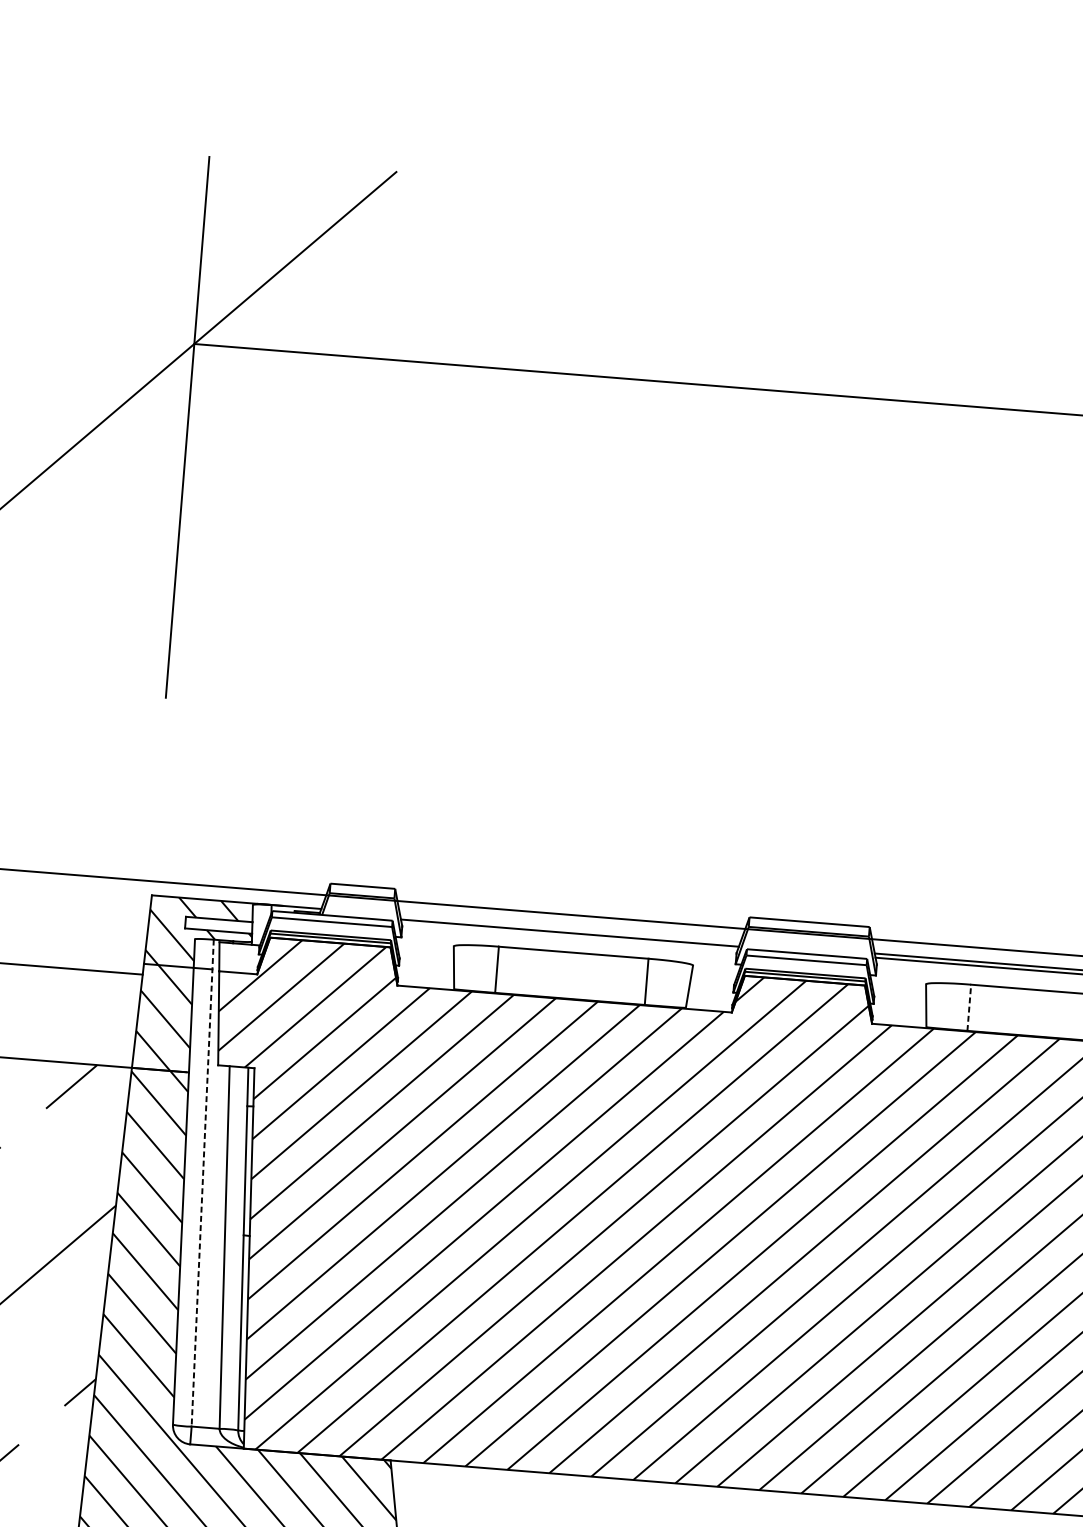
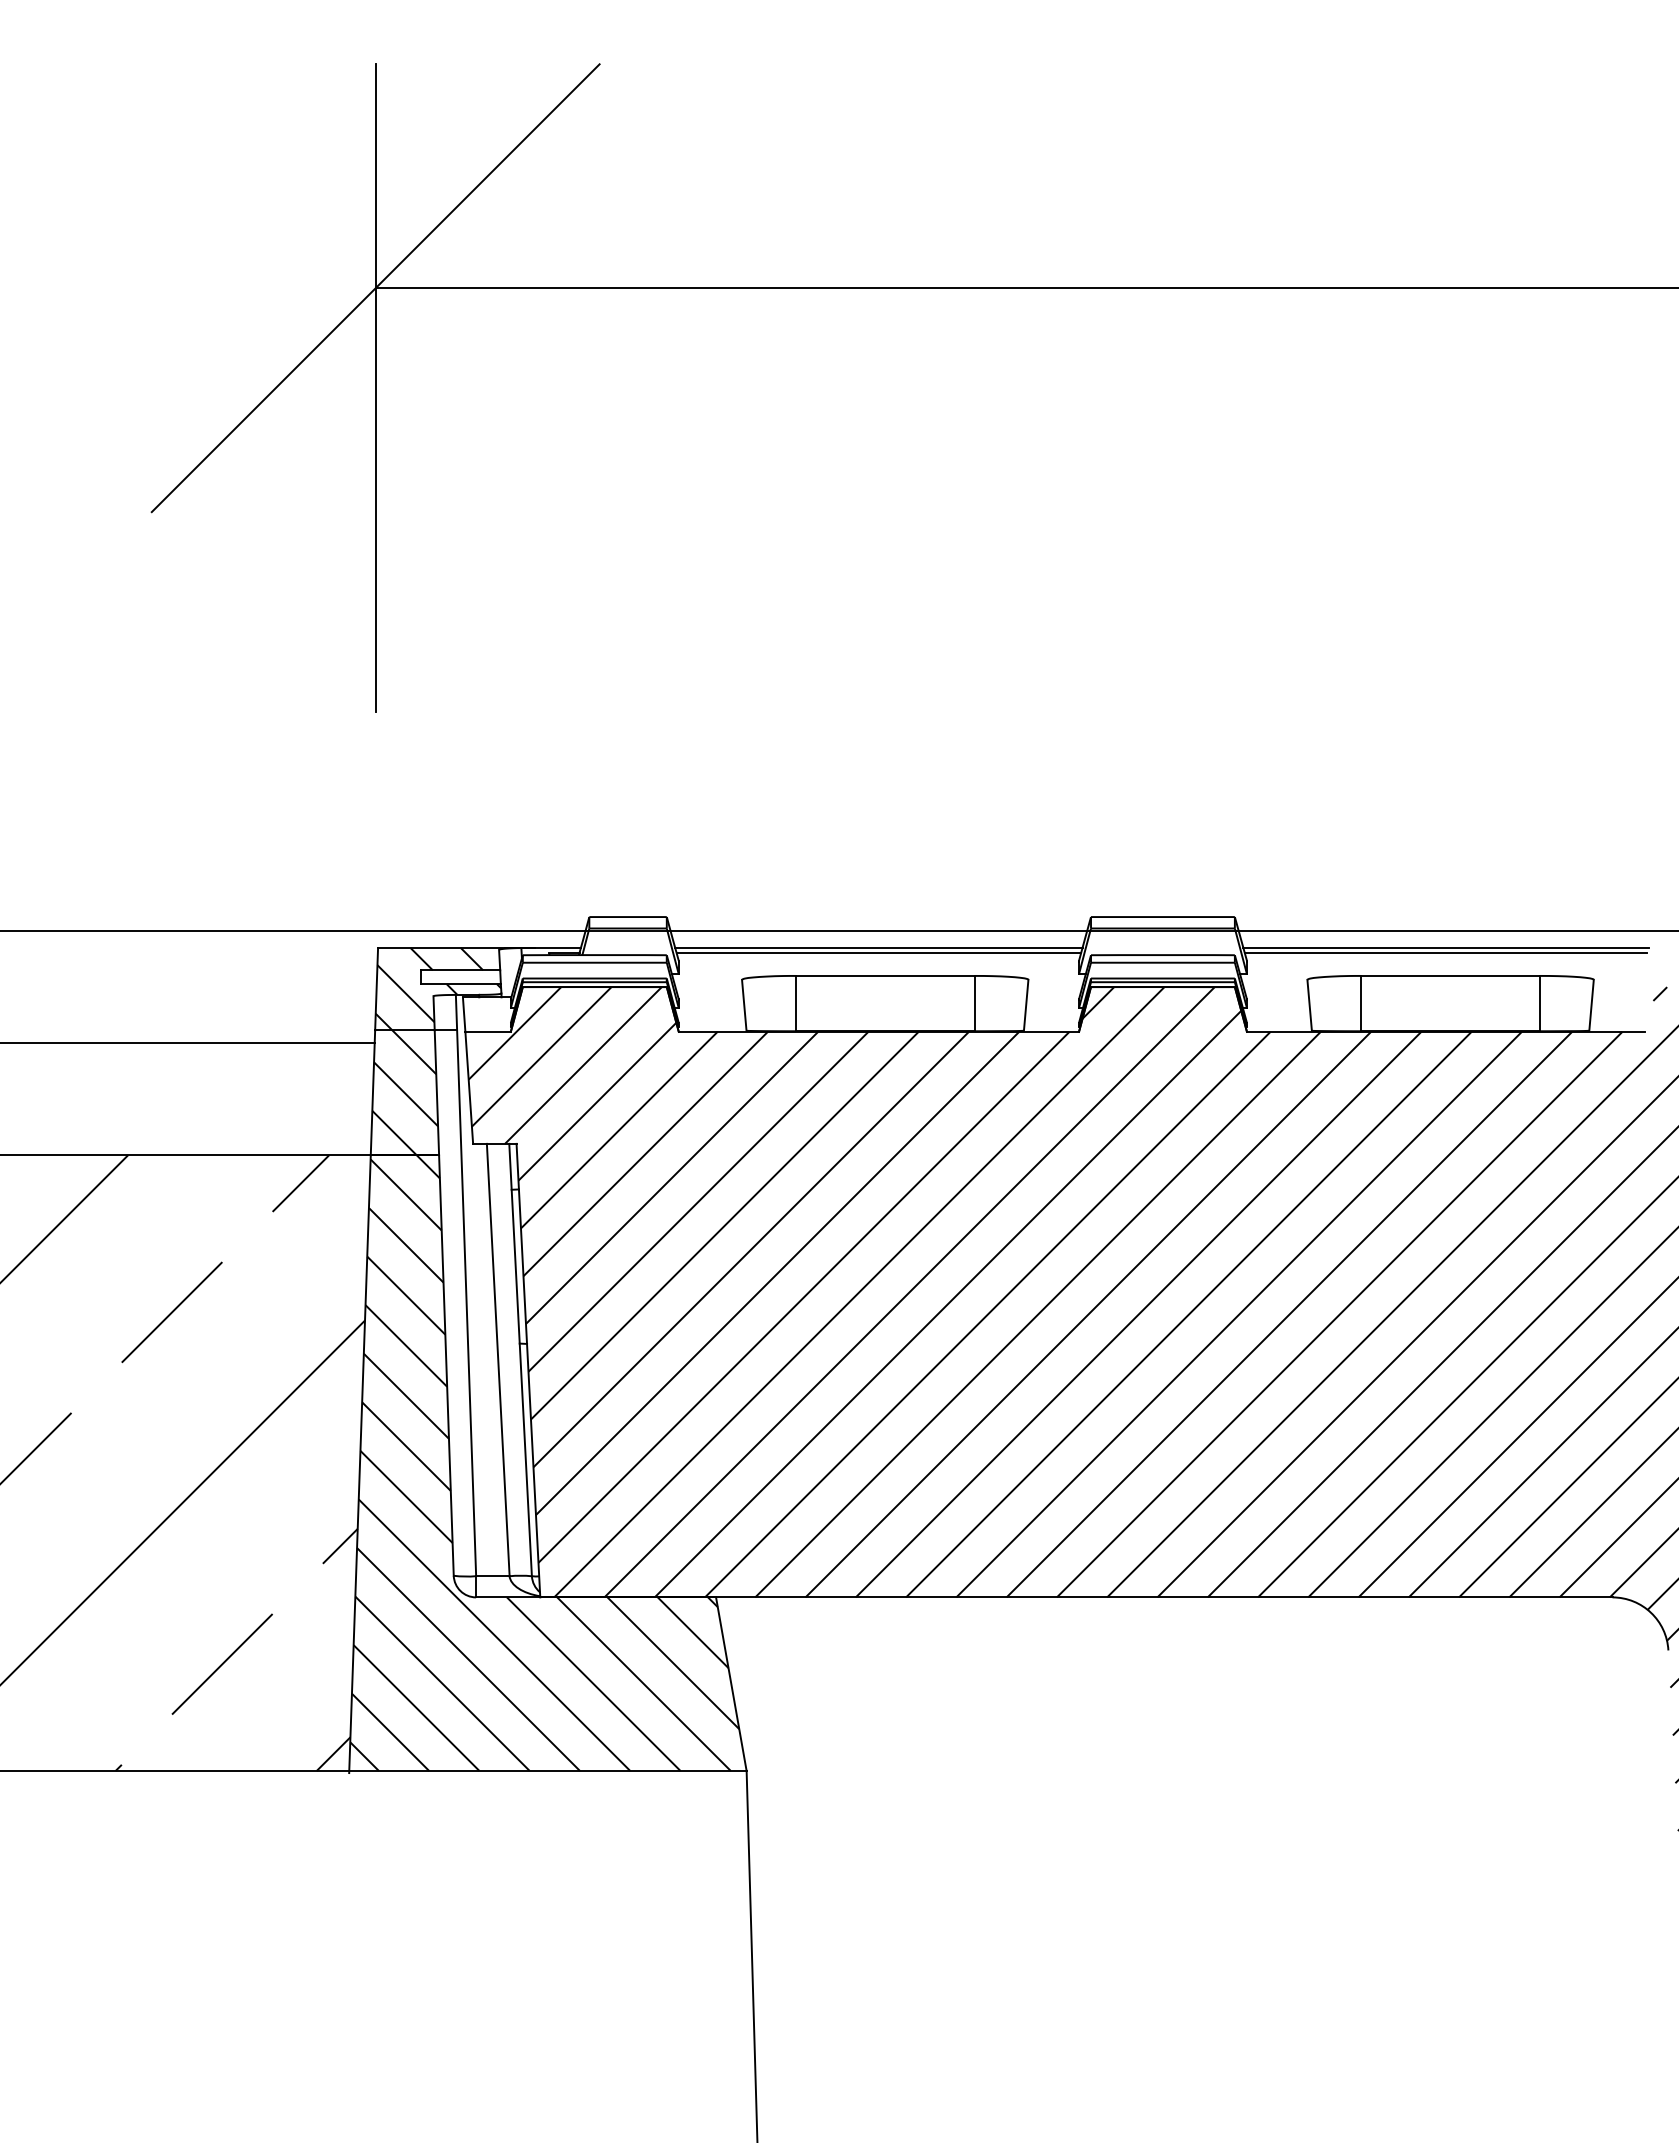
line: (569, 929) -> (878, 948), added
line: (969, 1007) -> (1361, 1003), dashed -> solid
line: (203, 1183) -> (466, 1285), dashed -> solid

